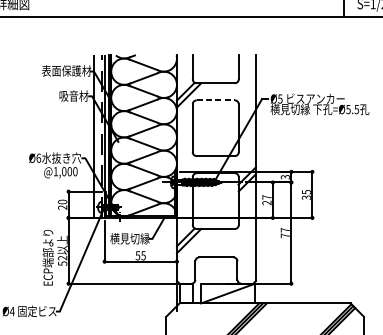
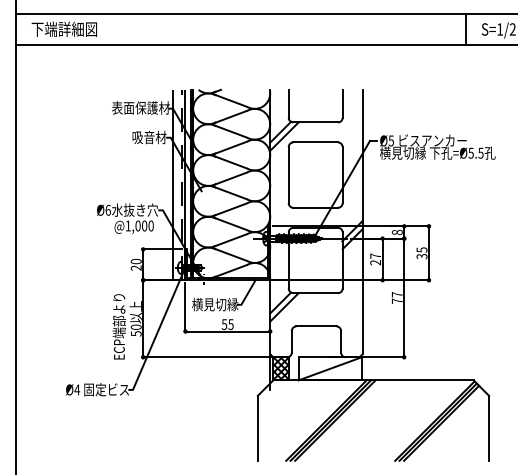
line: (216, 100) -> (316, 142), dashed -> solid
text: (285, 177) -> (397, 232), 3 -> 8
text: (62, 257) -> (136, 326), 52 -> 50
hatch: (186, 293) -> (281, 368), added

